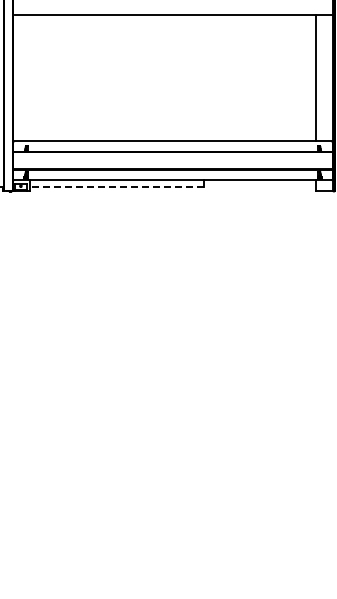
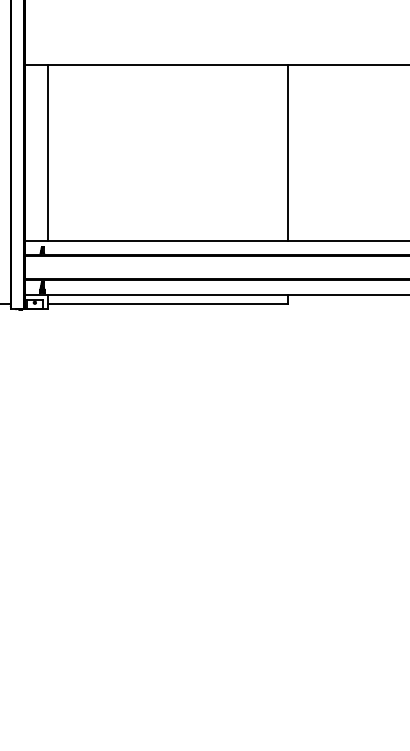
line: (30, 77) -> (48, 152), added
line: (203, 77) -> (287, 152), added
line: (117, 187) -> (168, 304), dashed -> solid

